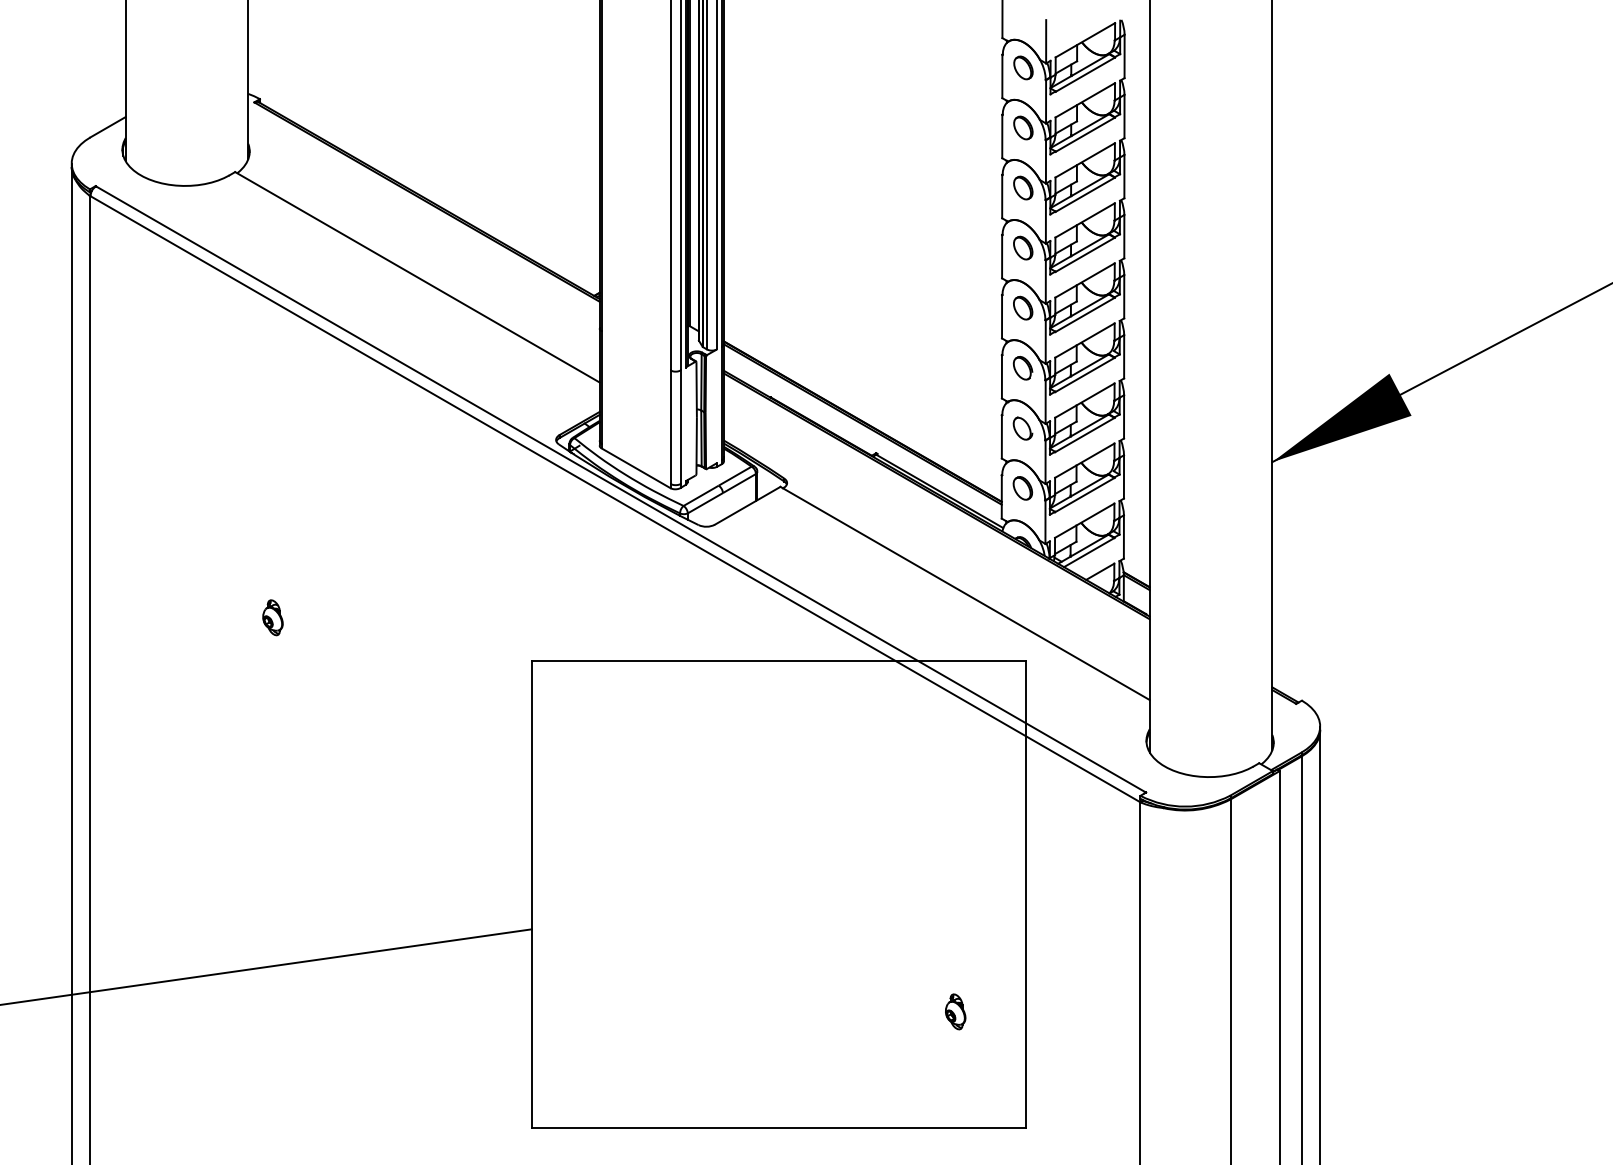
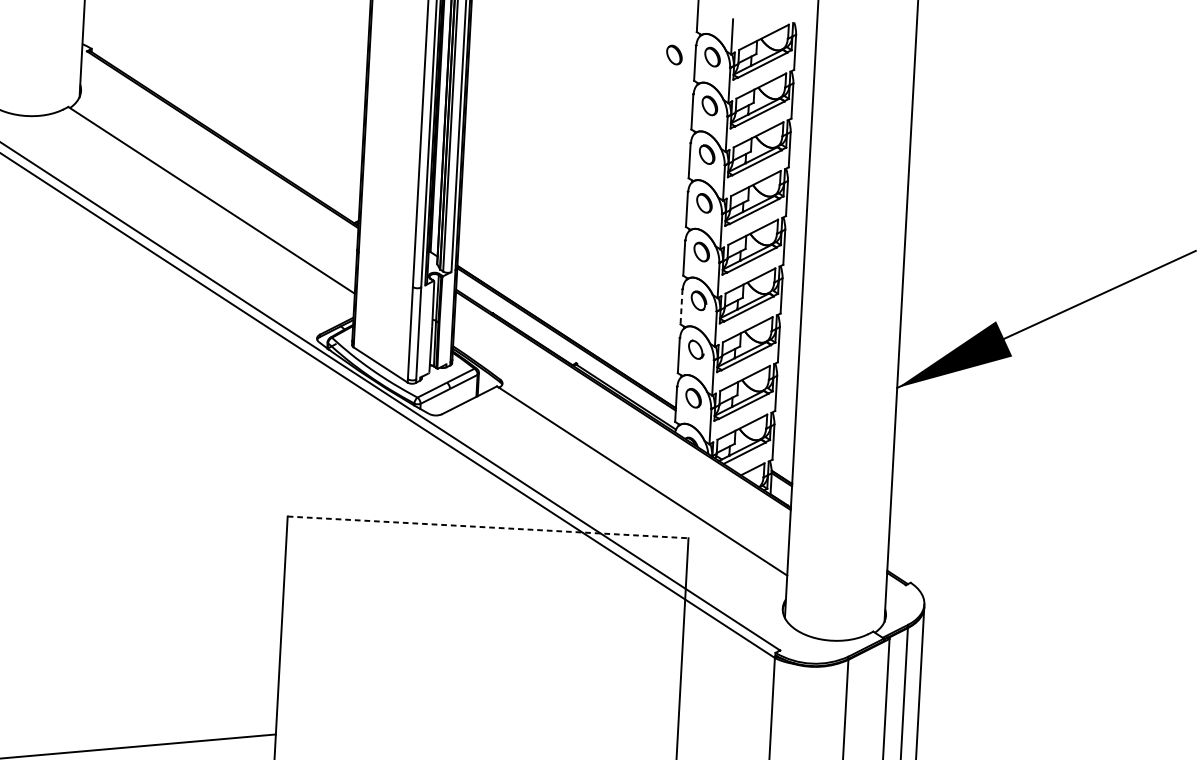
part: (976, 67) -> (674, 54), added
line: (1001, 376) -> (681, 306), solid -> dashed
part: (272, 617) -> (79, 470), removed
line: (778, 660) -> (487, 527), solid -> dashed

